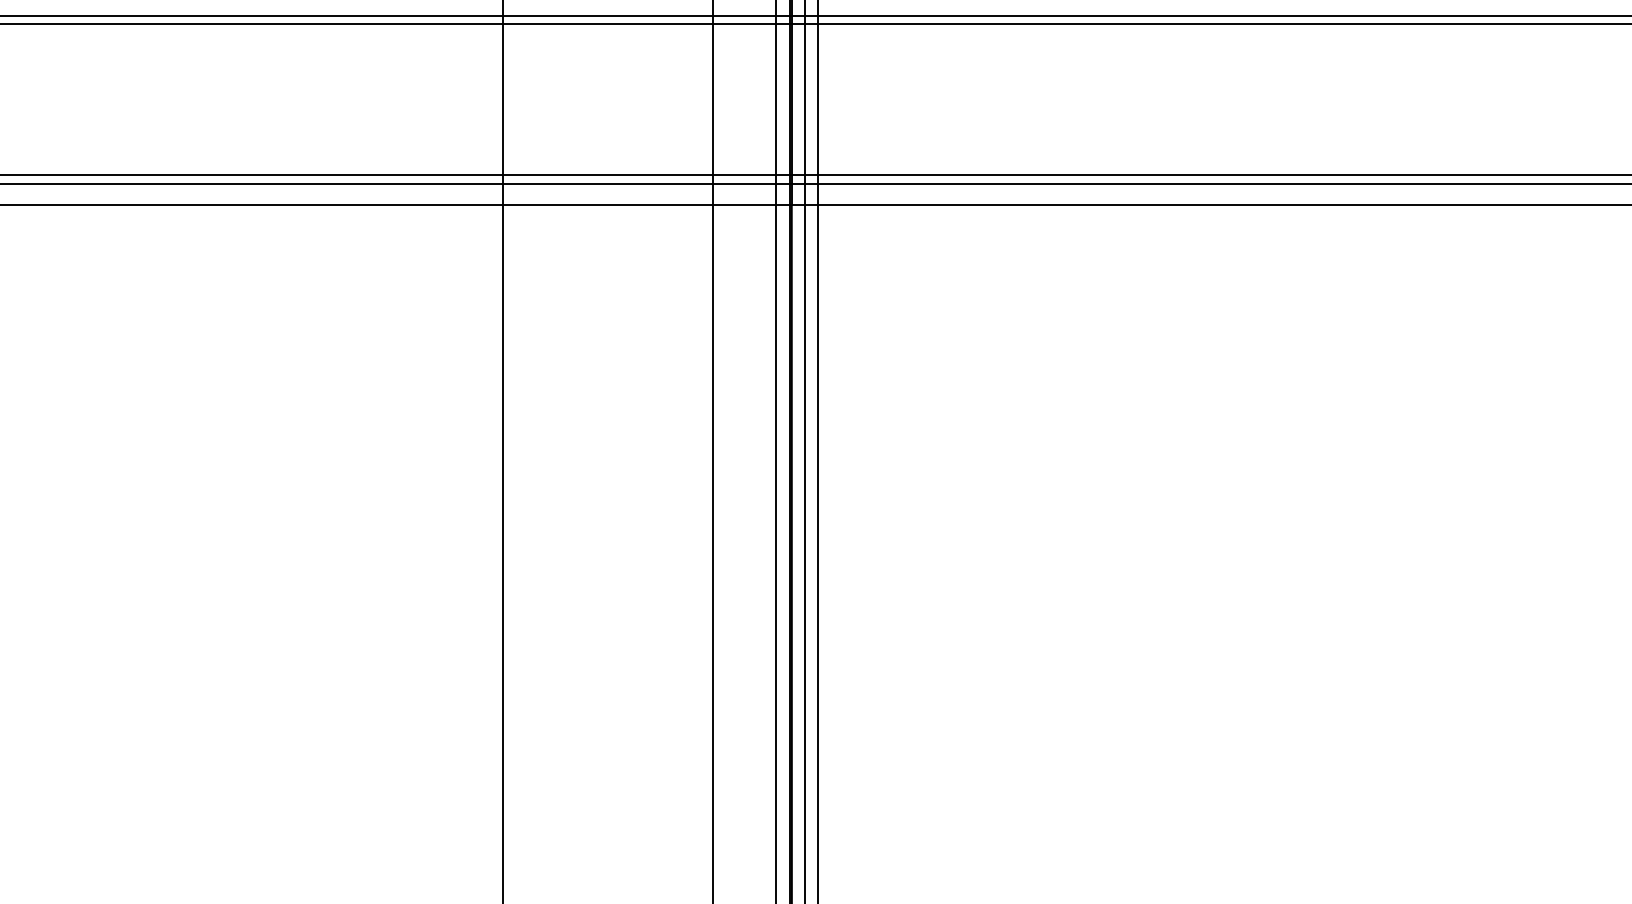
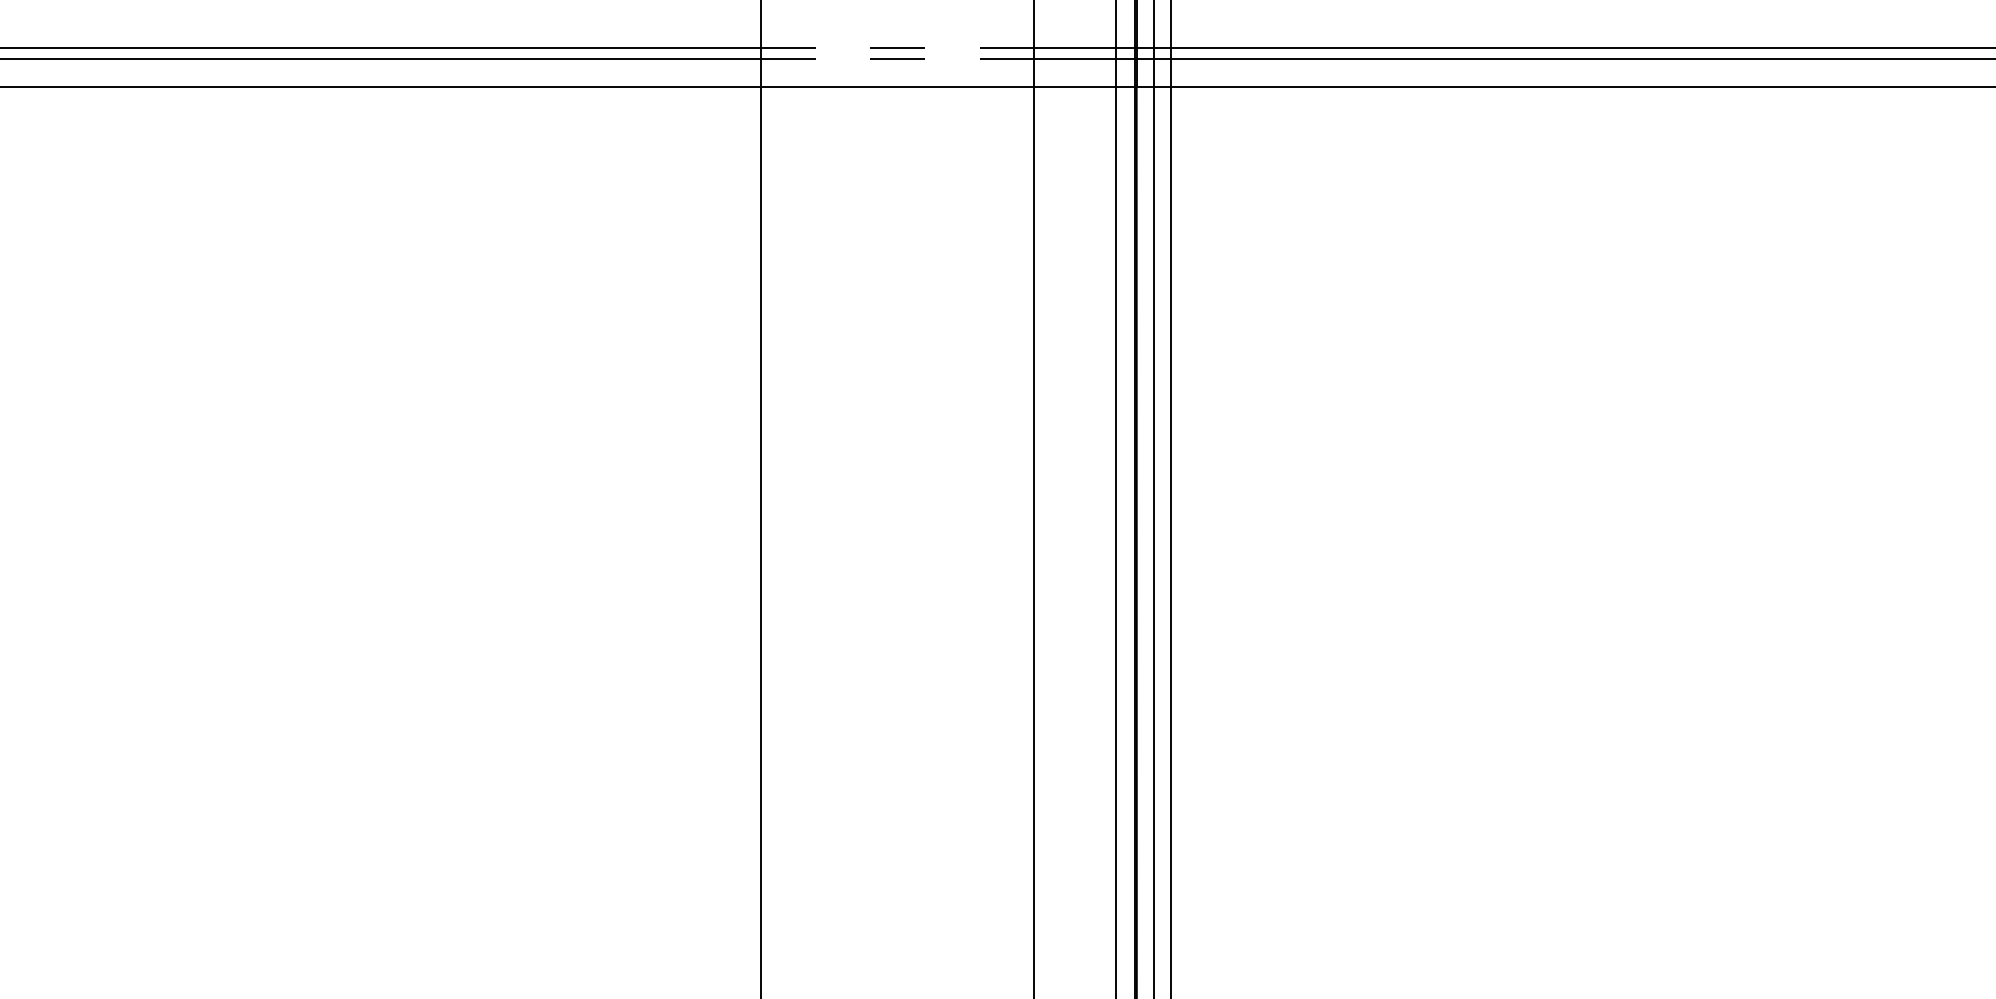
line: (608, 175) -> (897, 48), solid -> dashed
line: (608, 183) -> (897, 58), solid -> dashed

